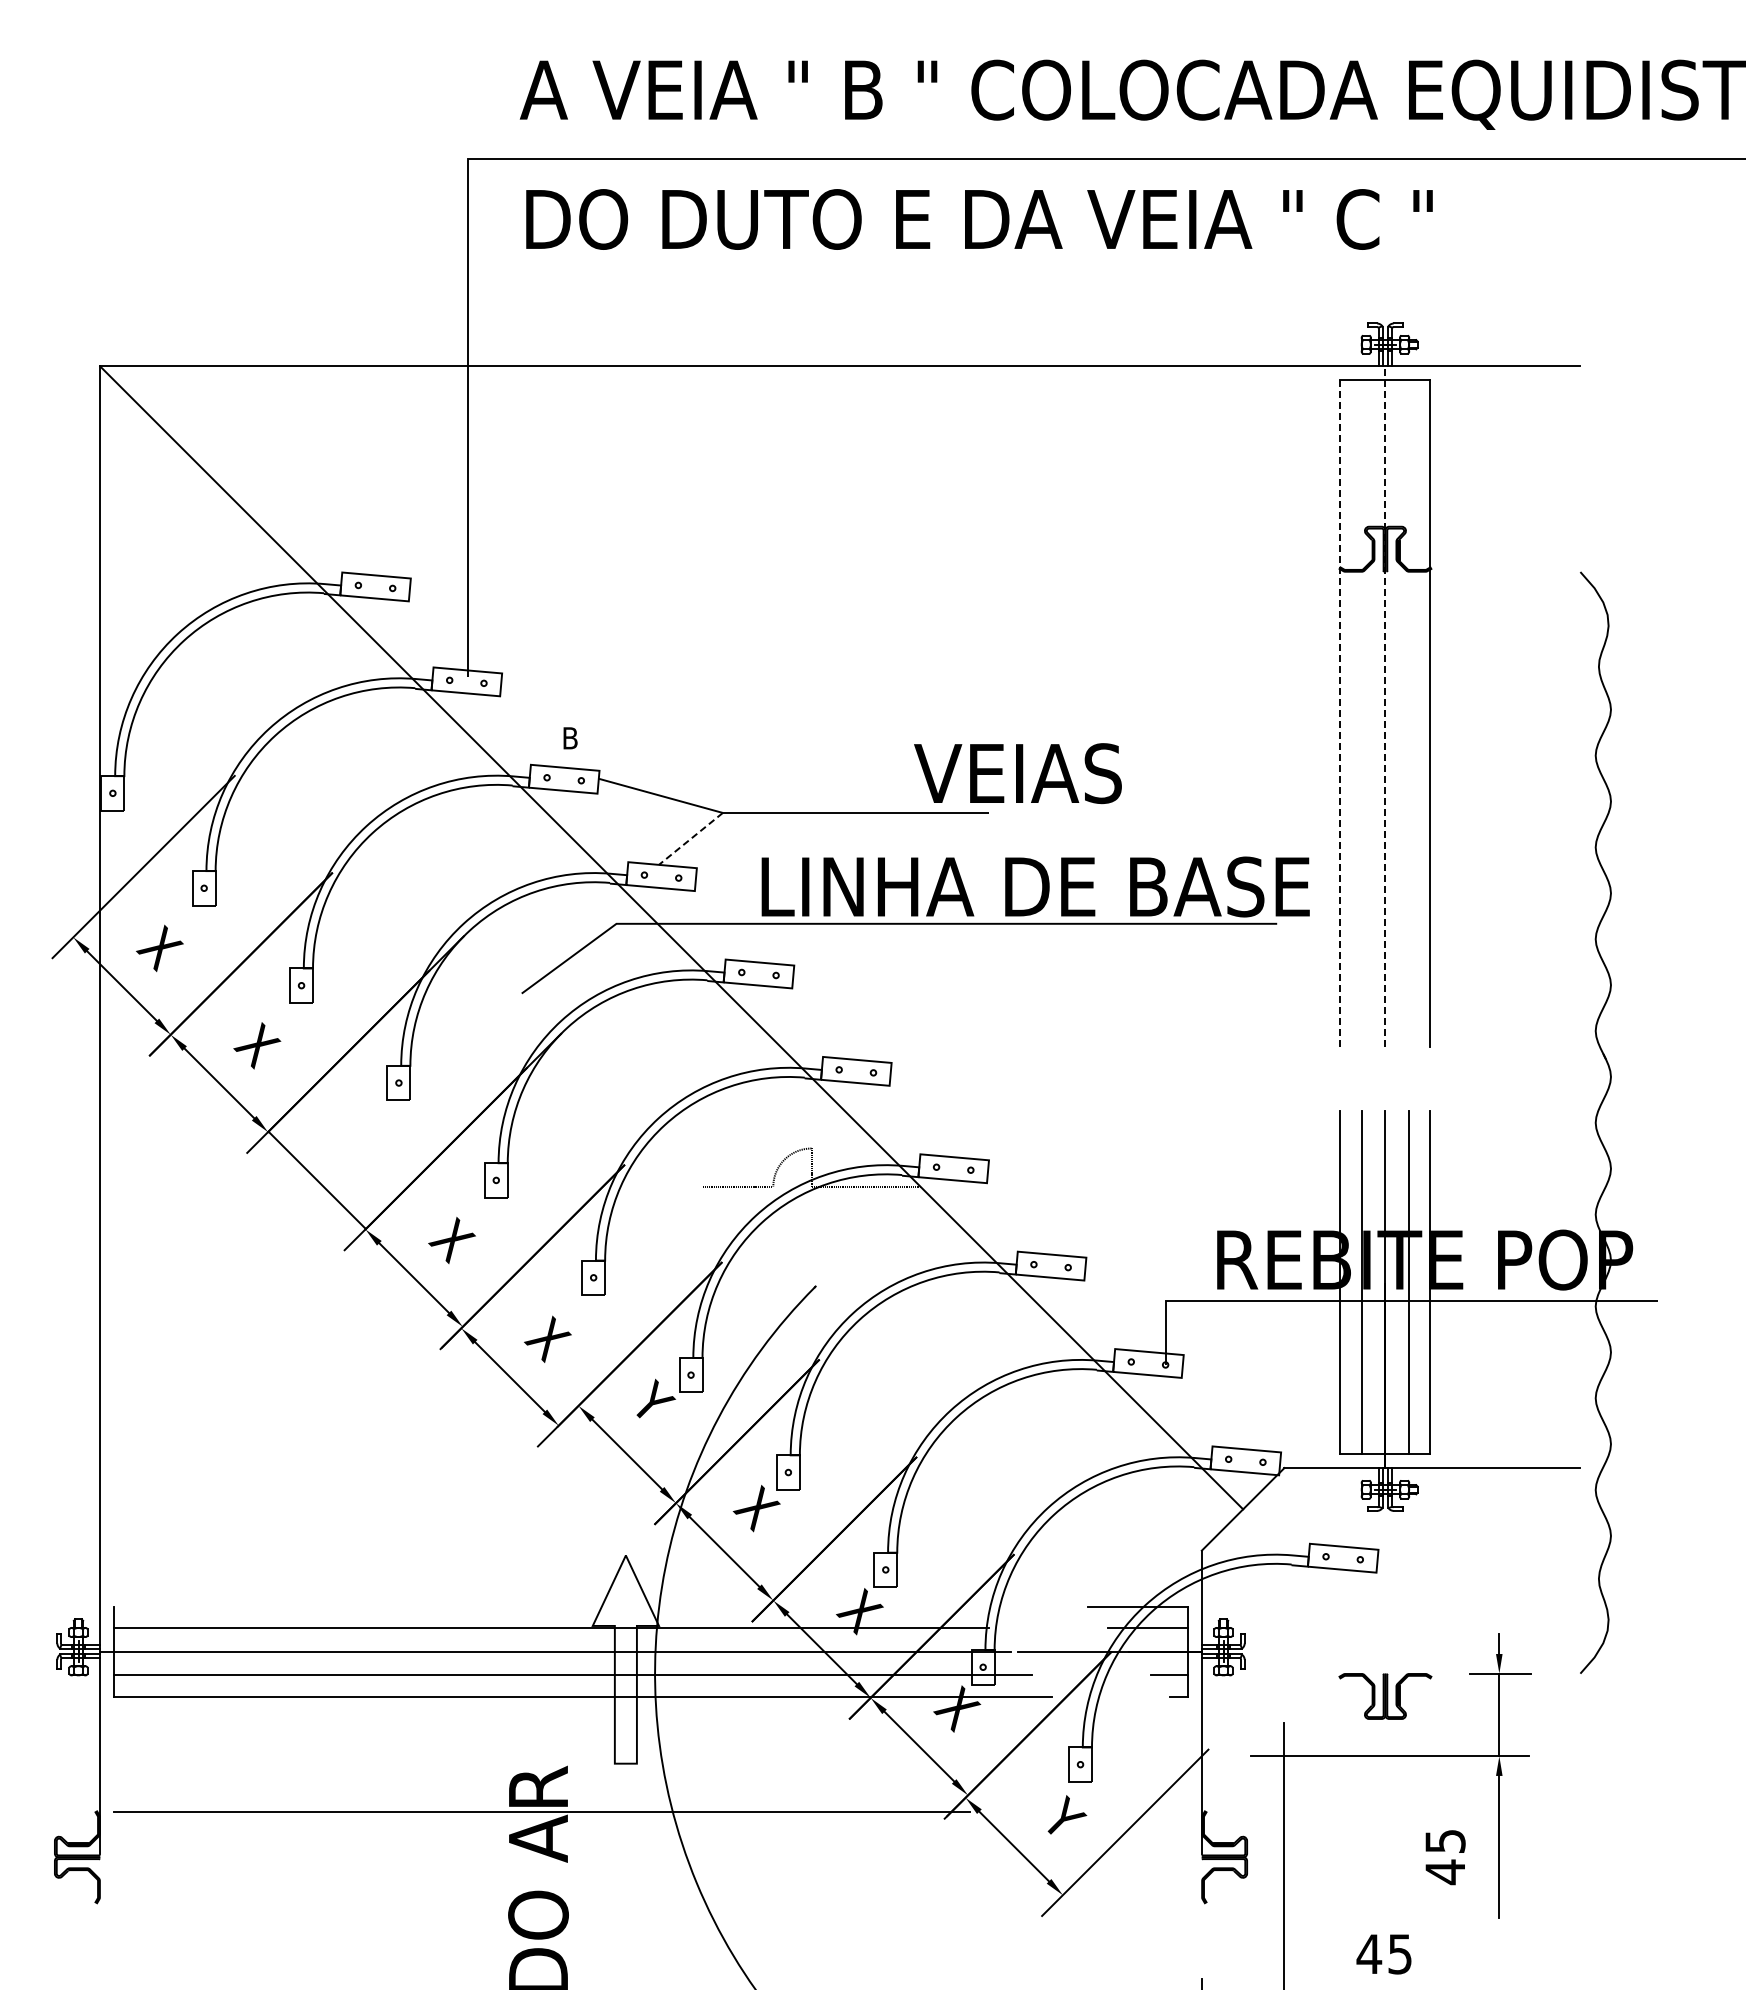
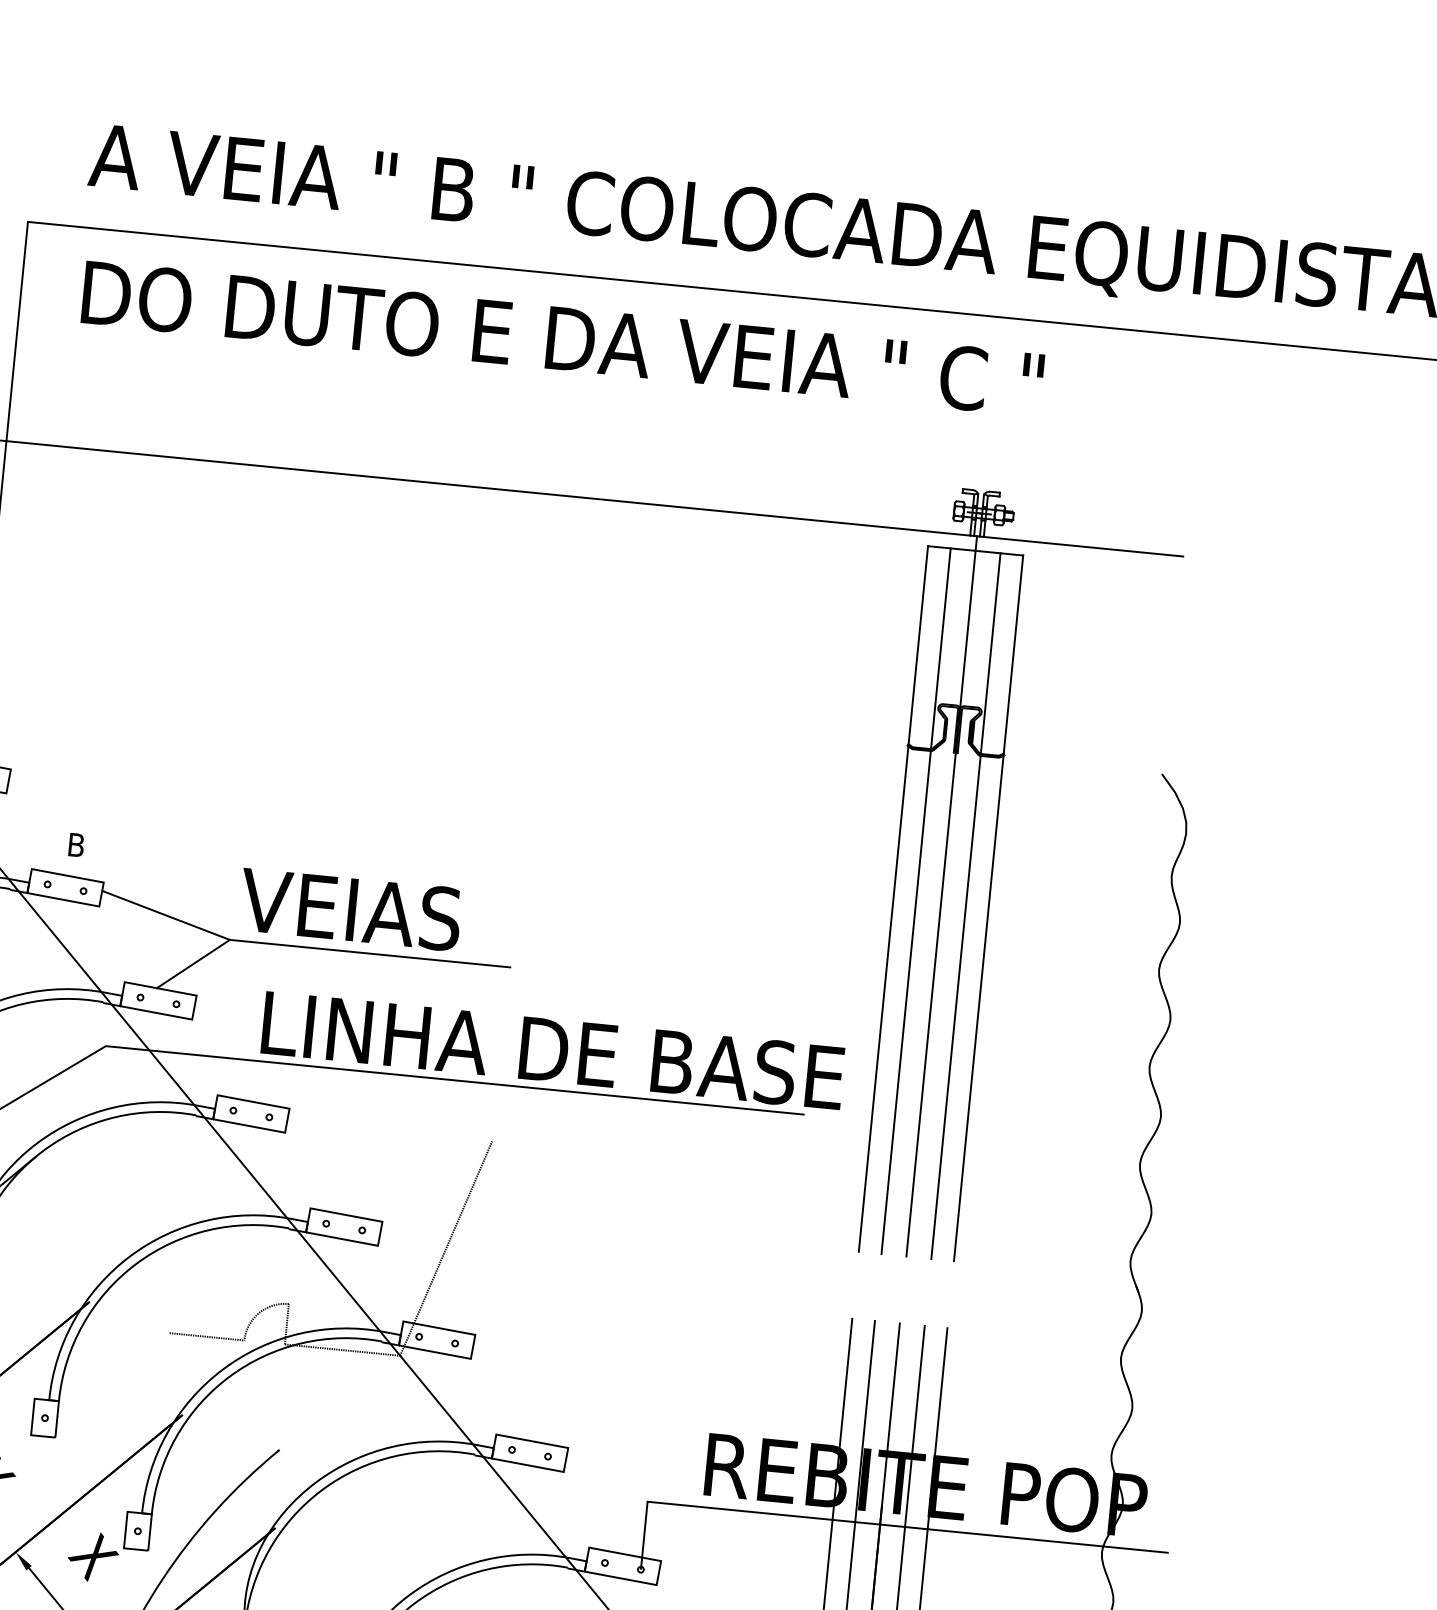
line: (1385, 706) -> (941, 896), dashed -> solid
line: (1340, 713) -> (893, 898), dashed -> solid
line: (1361, 713) -> (915, 900), added
line: (1409, 713) -> (966, 905), added
text: (1017, 773) -> (349, 909), moved
line: (690, 839) -> (192, 964), dashed -> solid
line: (953, 1081) -> (445, 1247), added
text: (651, 1402) -> (93, 1556), Y -> X

